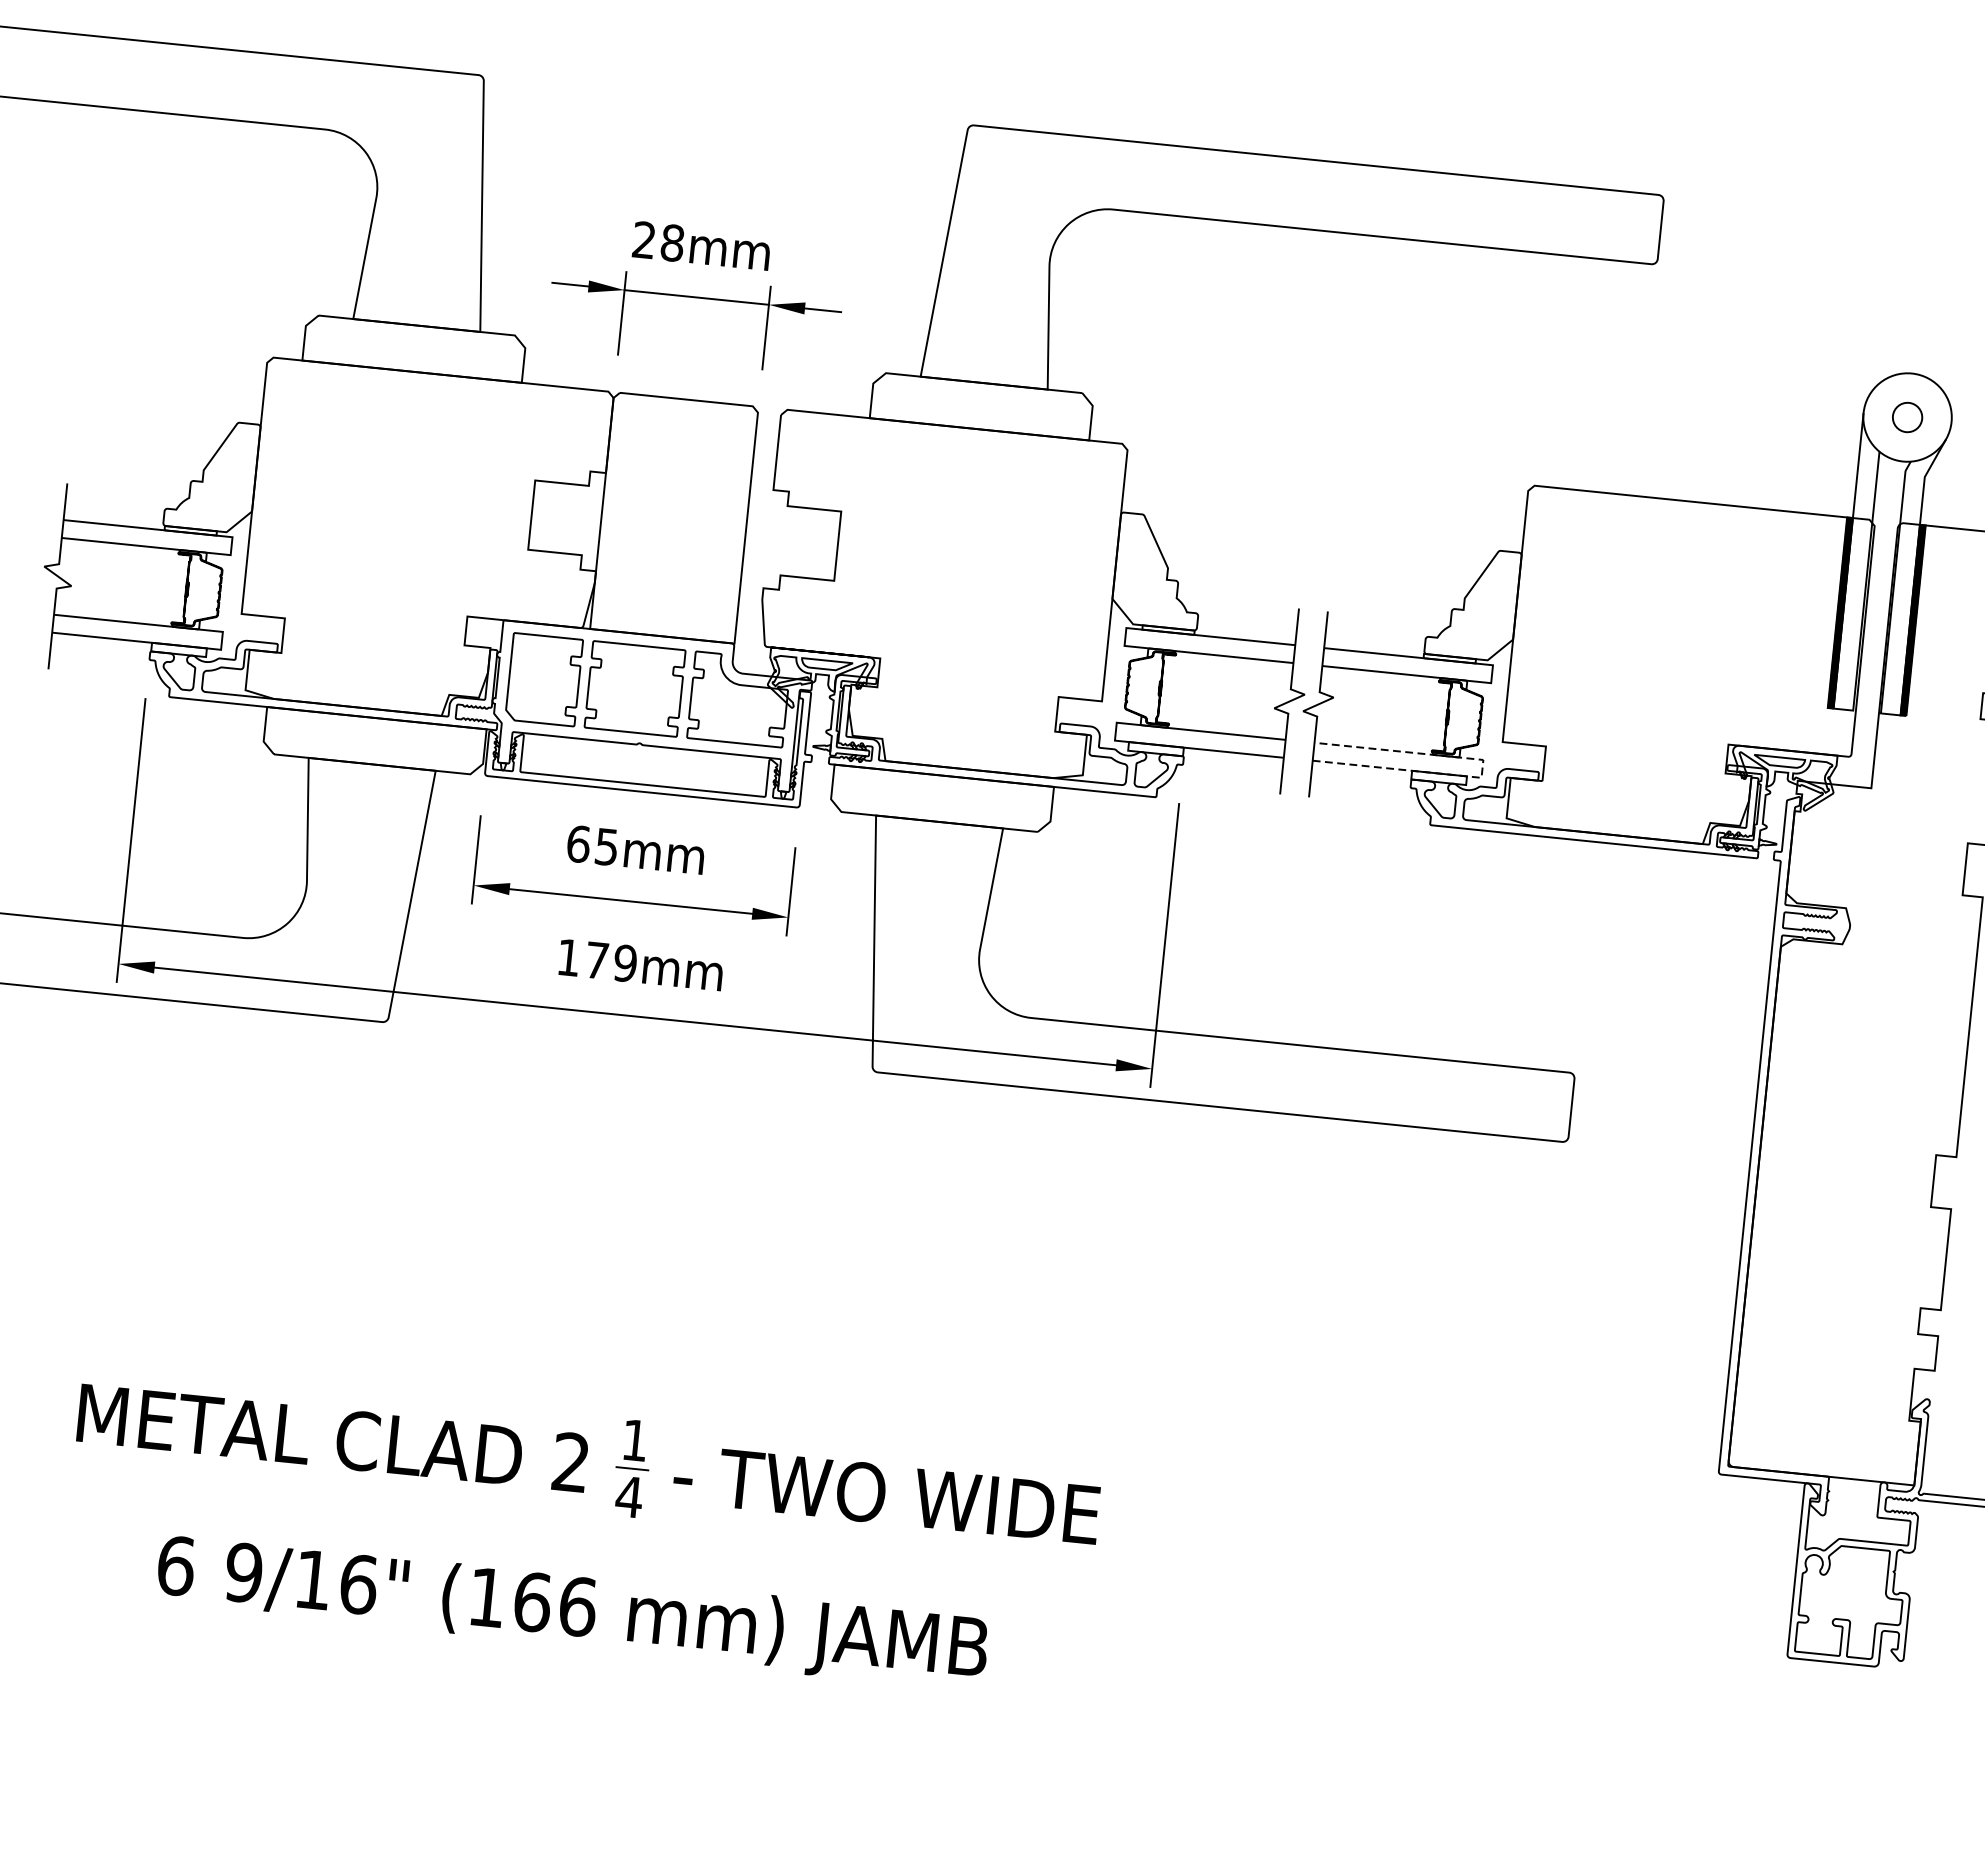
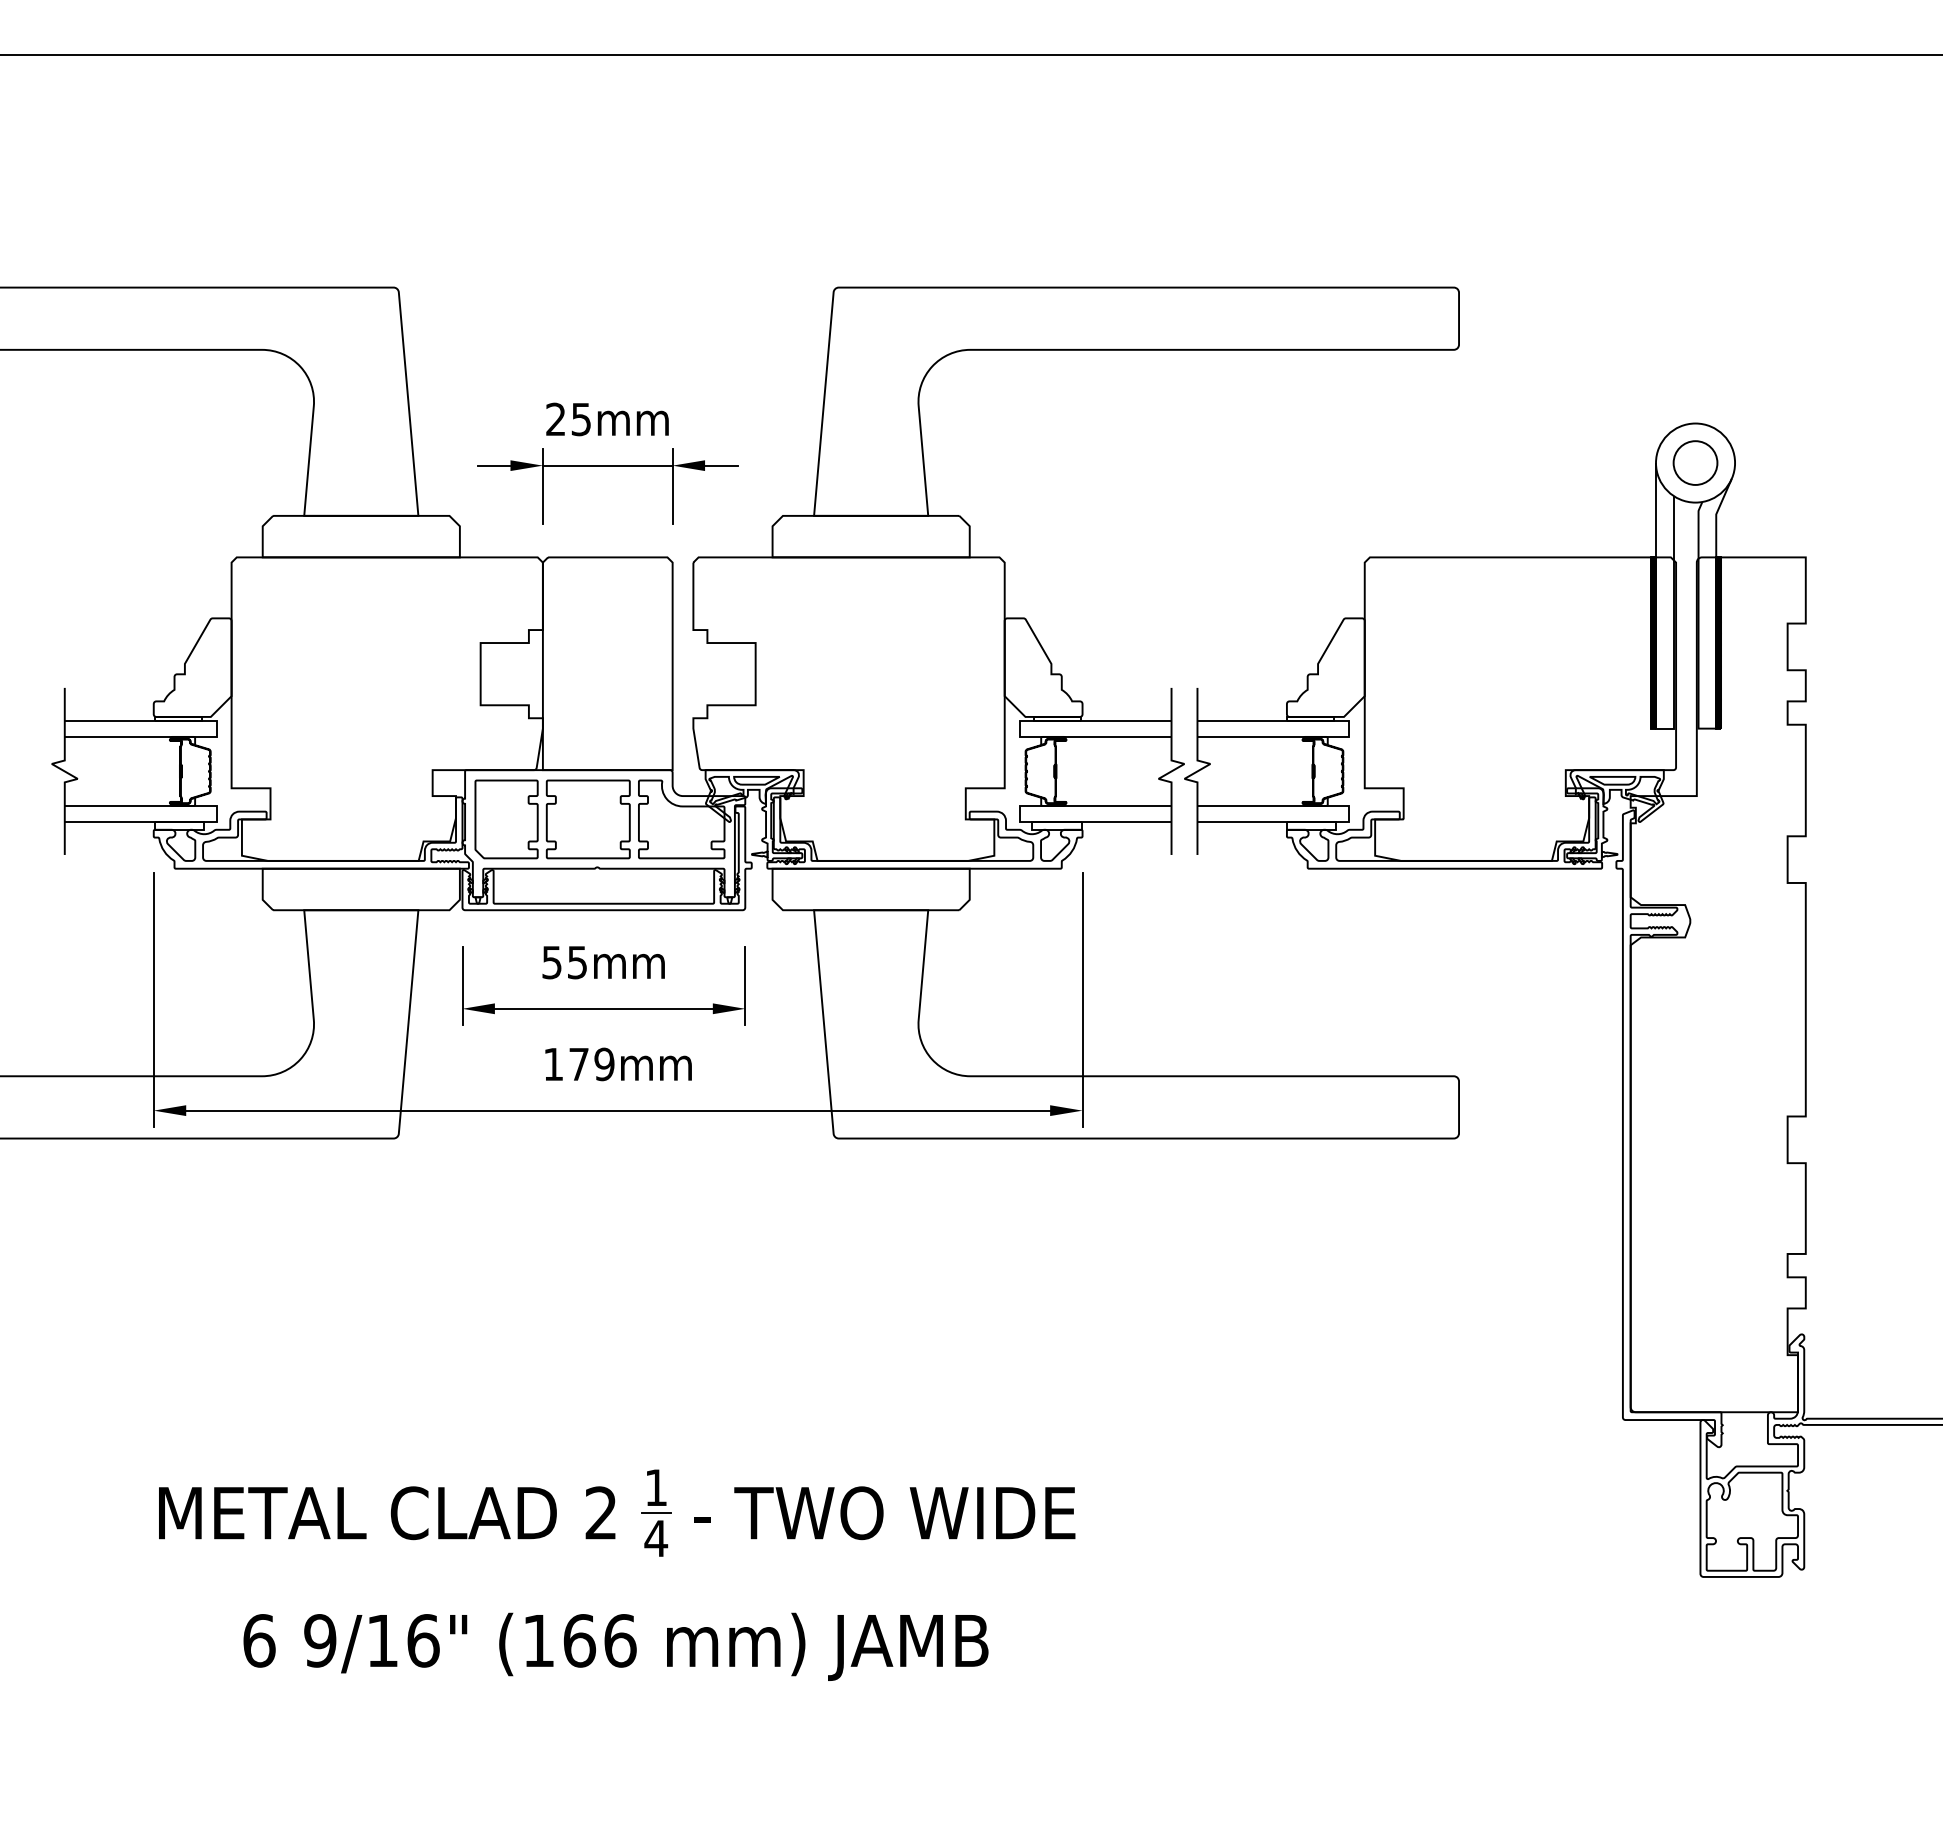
text: (672, 243) -> (581, 419), 28mm -> 25mm
circle: (1907, 416) -> (1695, 462), size x1.67
line: (1482, 768) -> (1349, 813), dashed -> solid
text: (579, 844) -> (552, 962), 65mm -> 55mm

